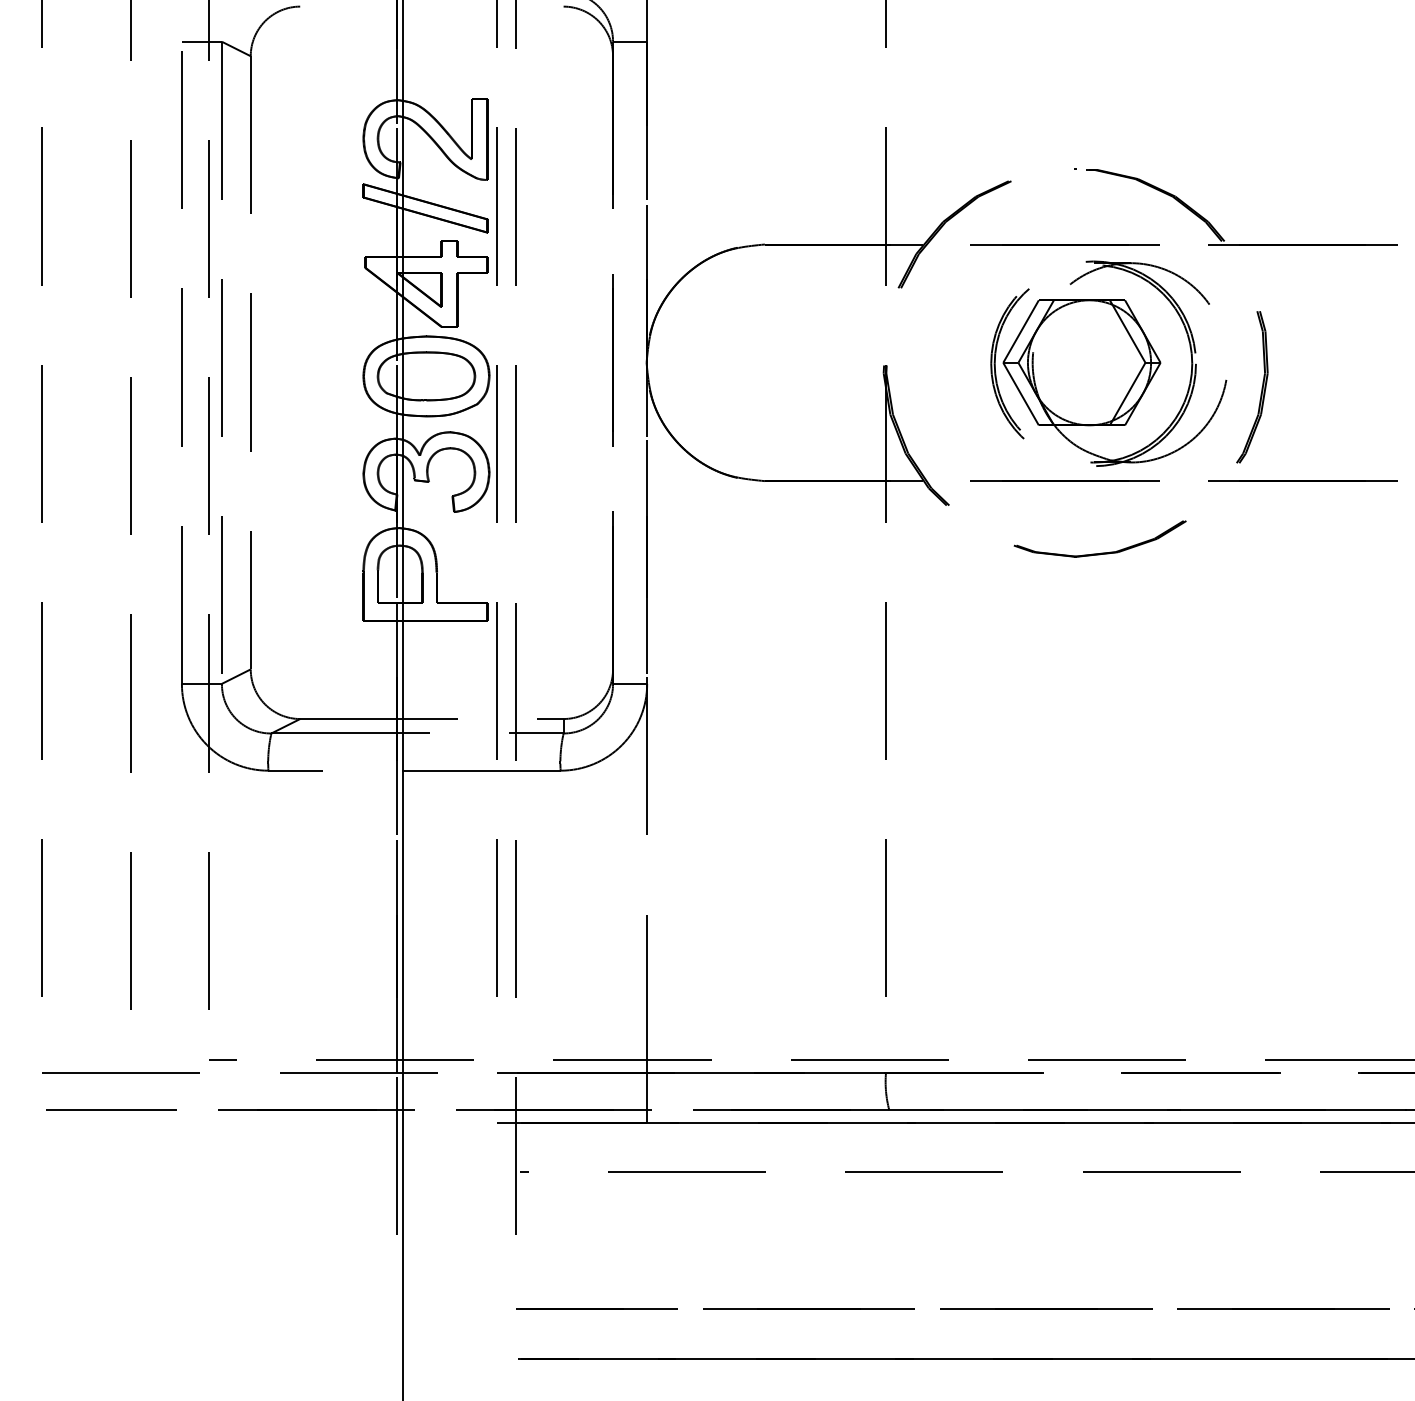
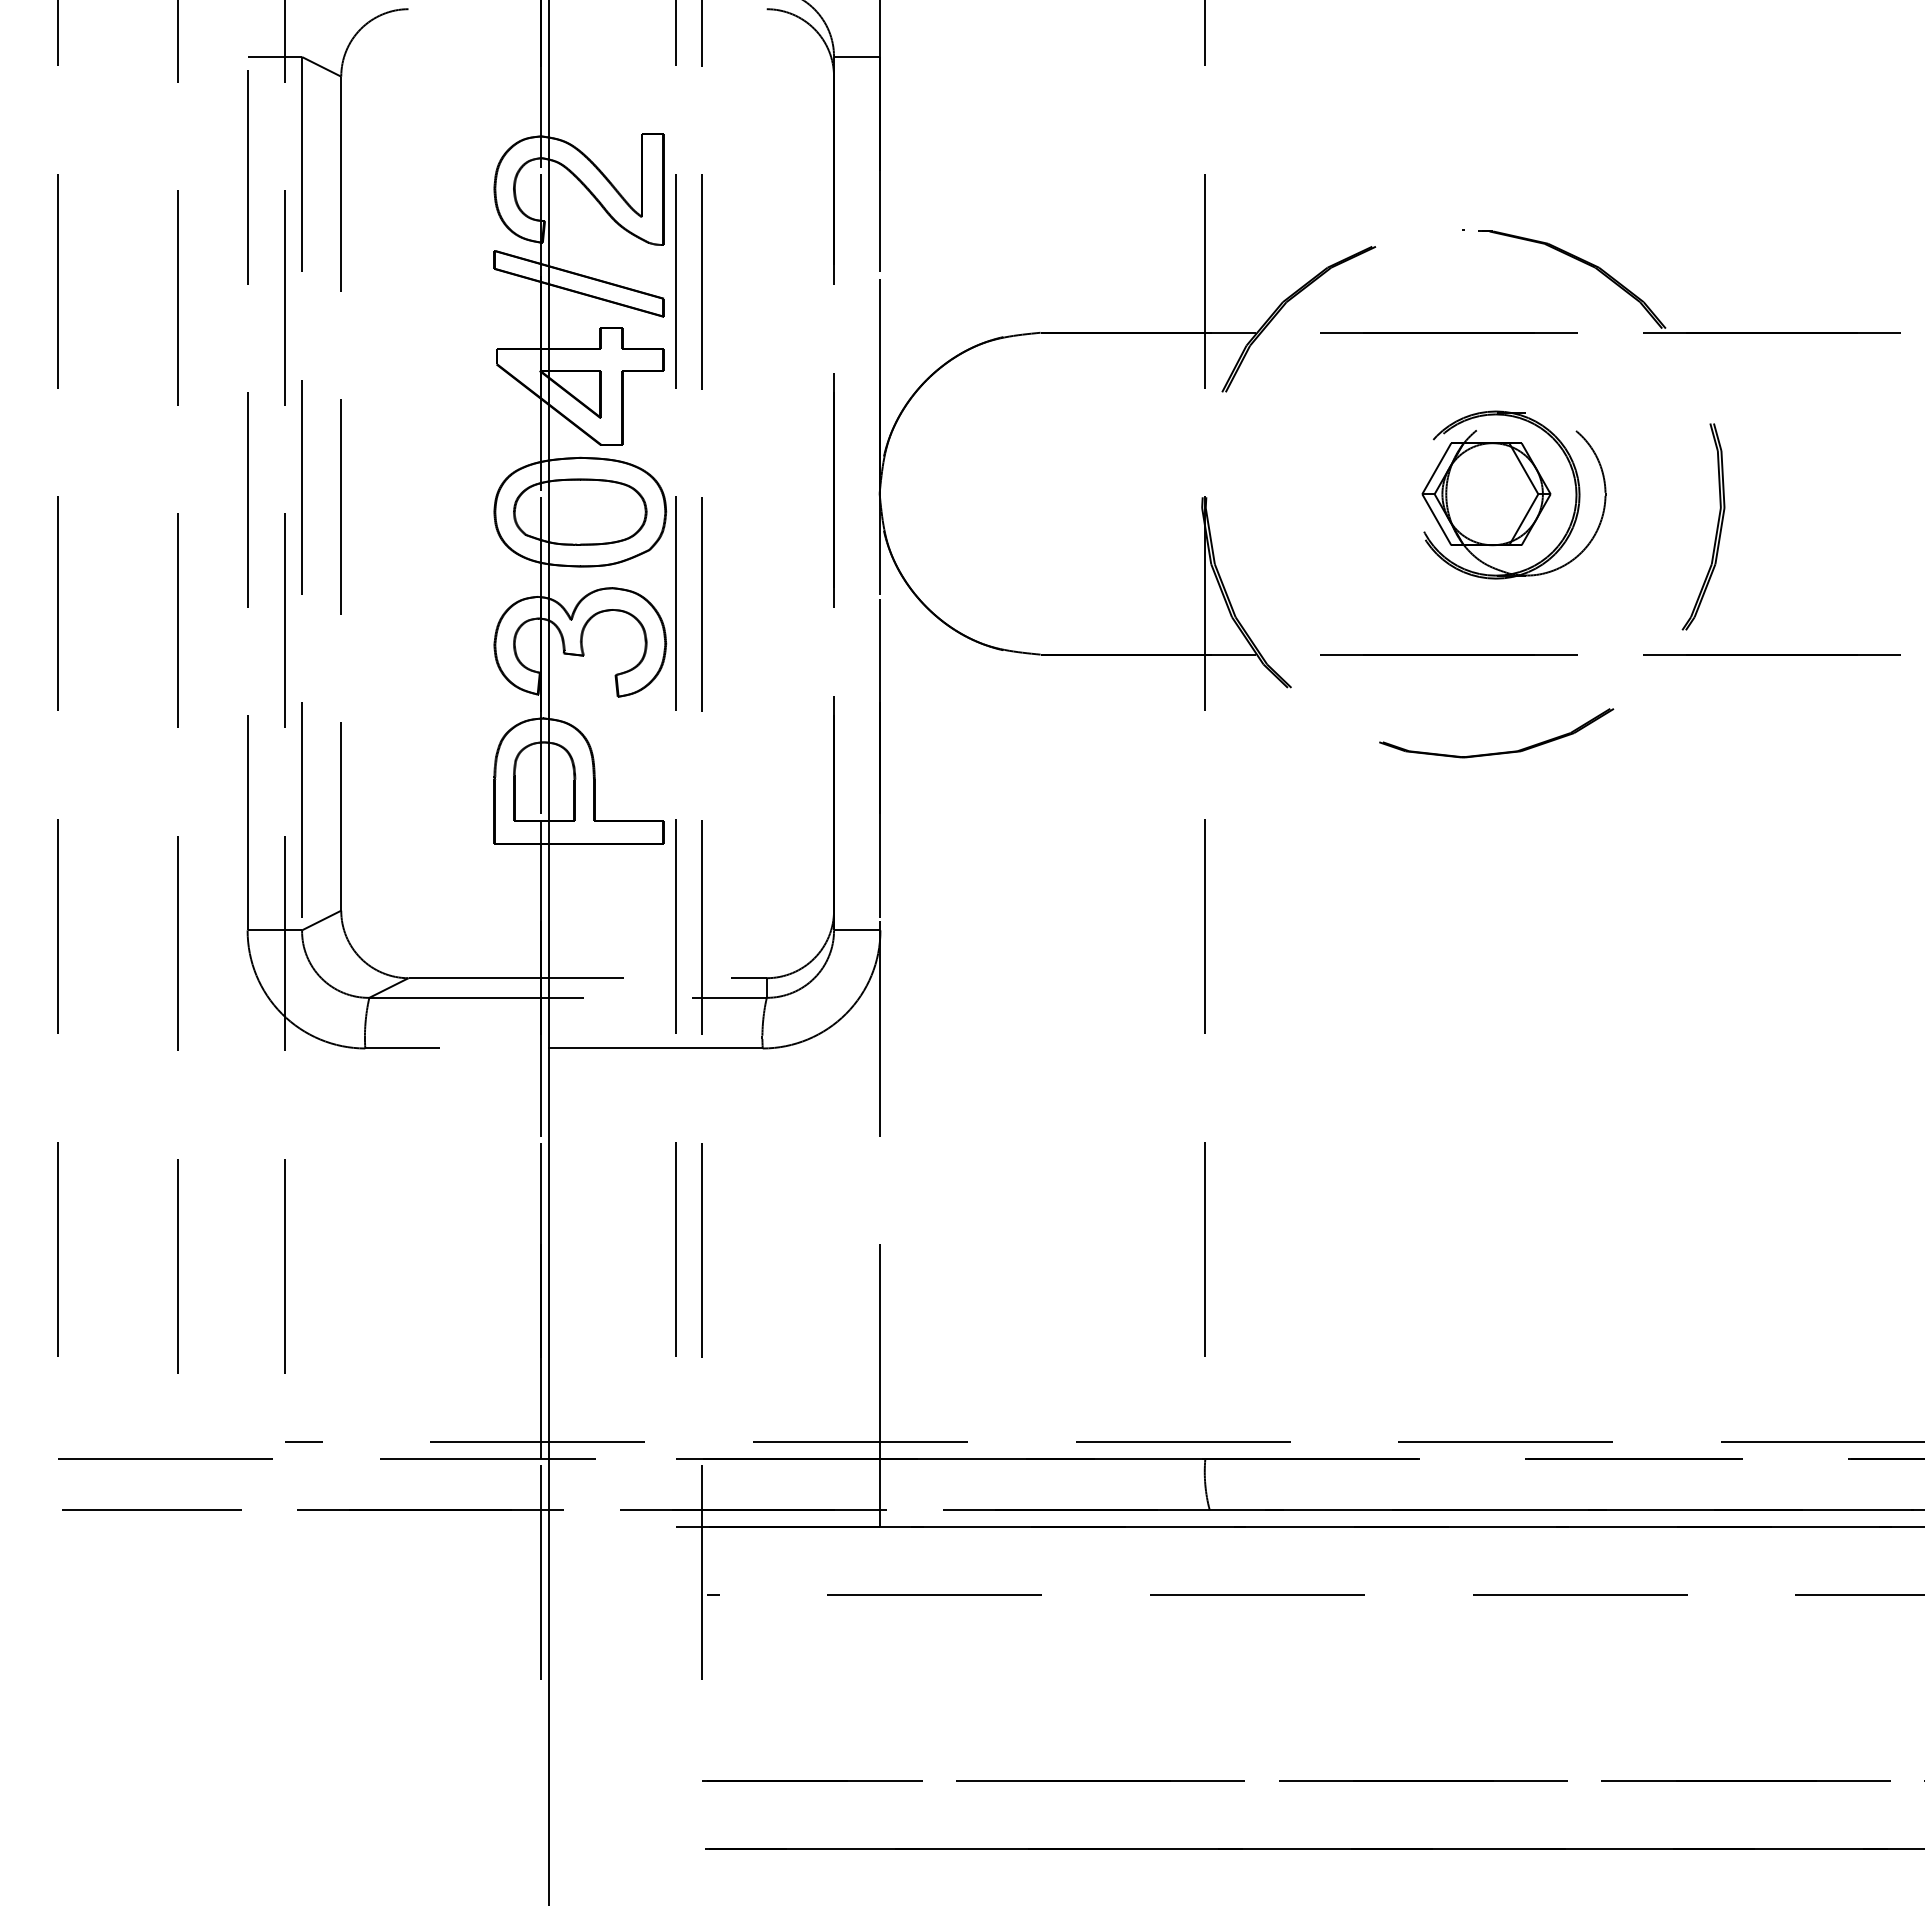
part: (1108, 363) -> (1508, 494), size x0.6

